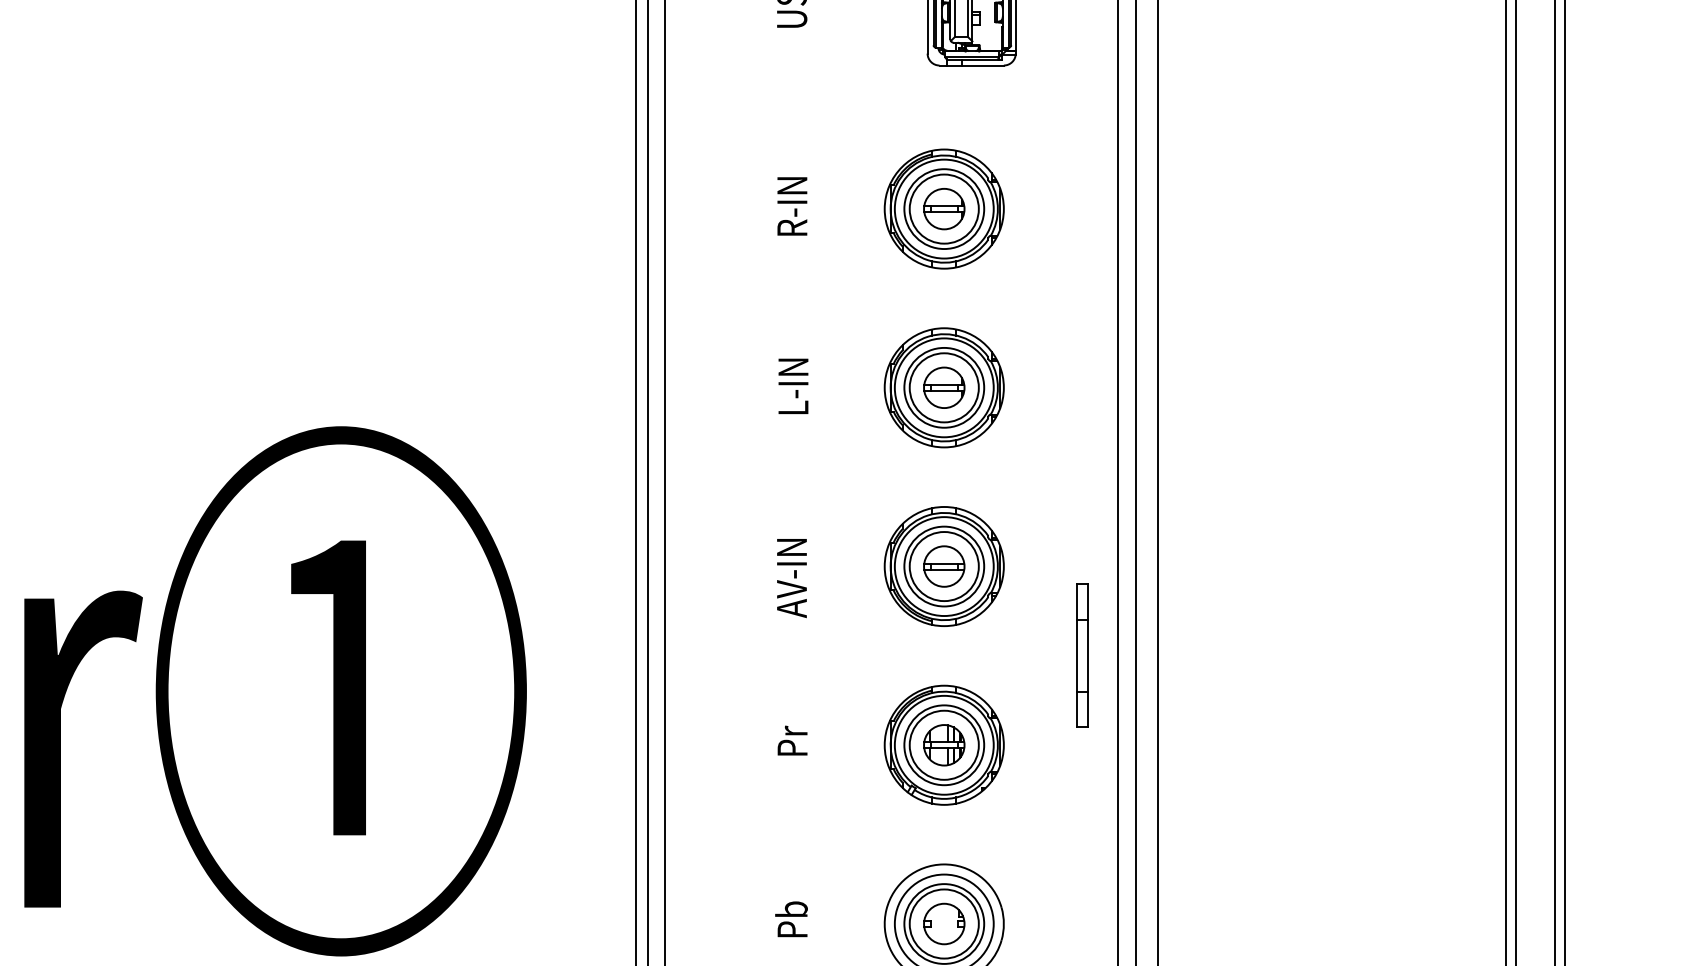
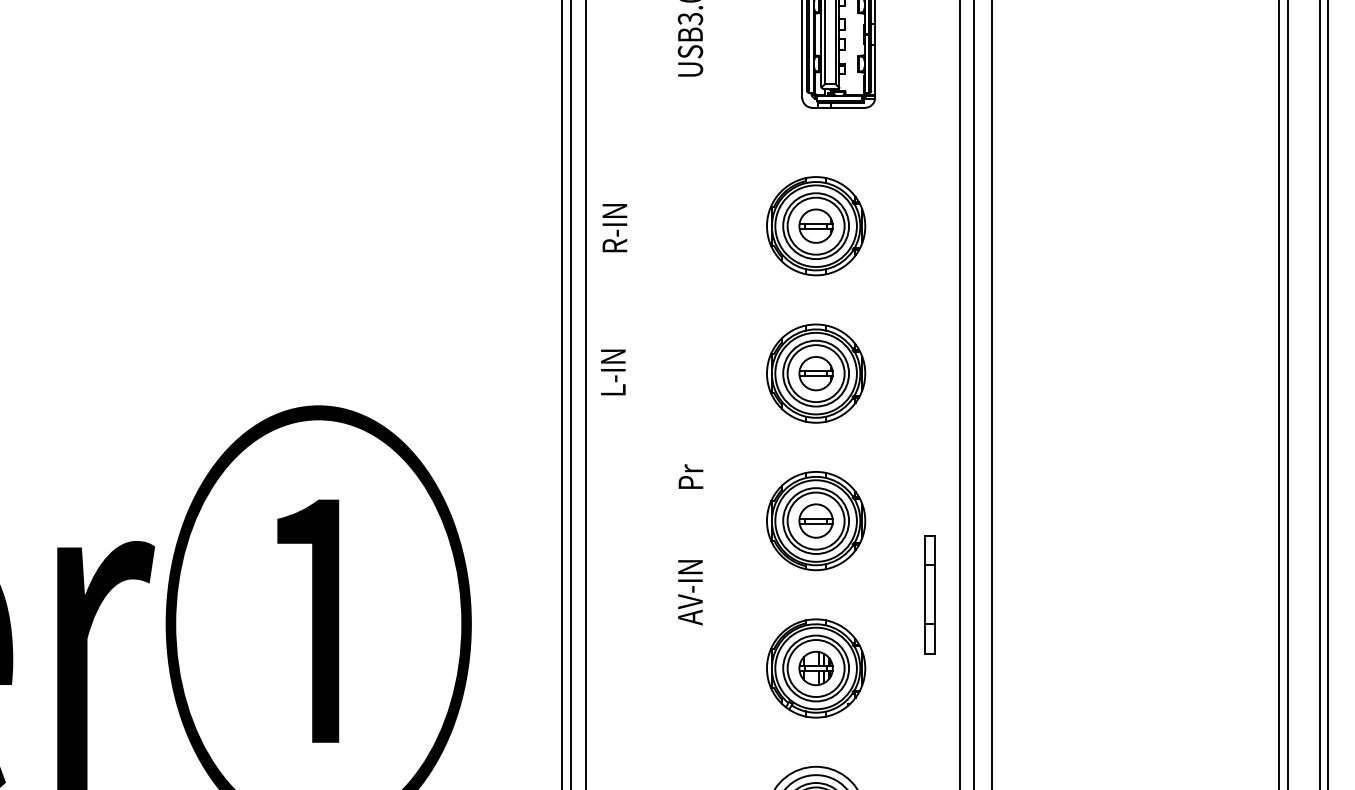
text: (792, 206) -> (615, 228), moved
text: (793, 385) -> (613, 371), moved
text: (791, 578) -> (690, 592), moved
text: (792, 740) -> (690, 476), moved

